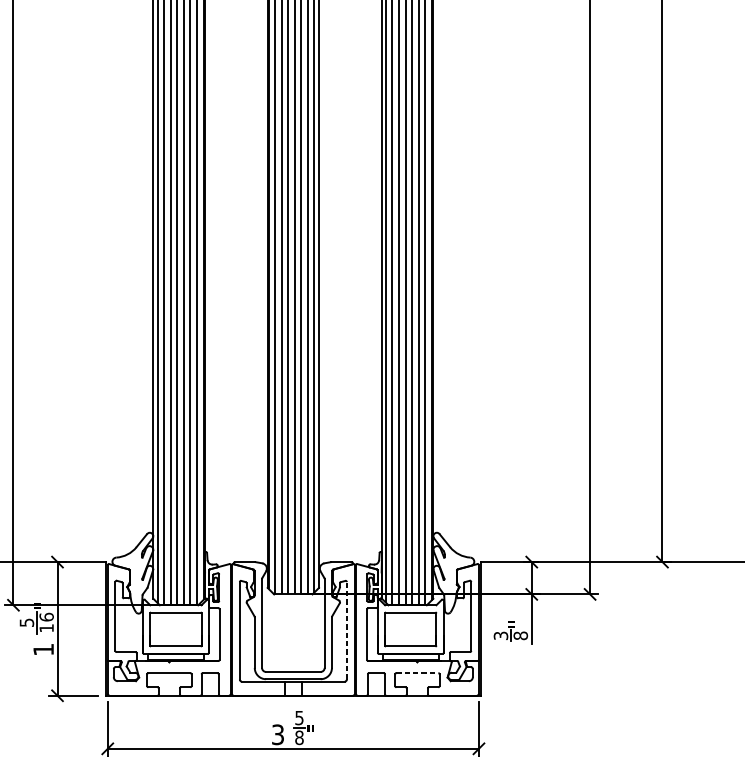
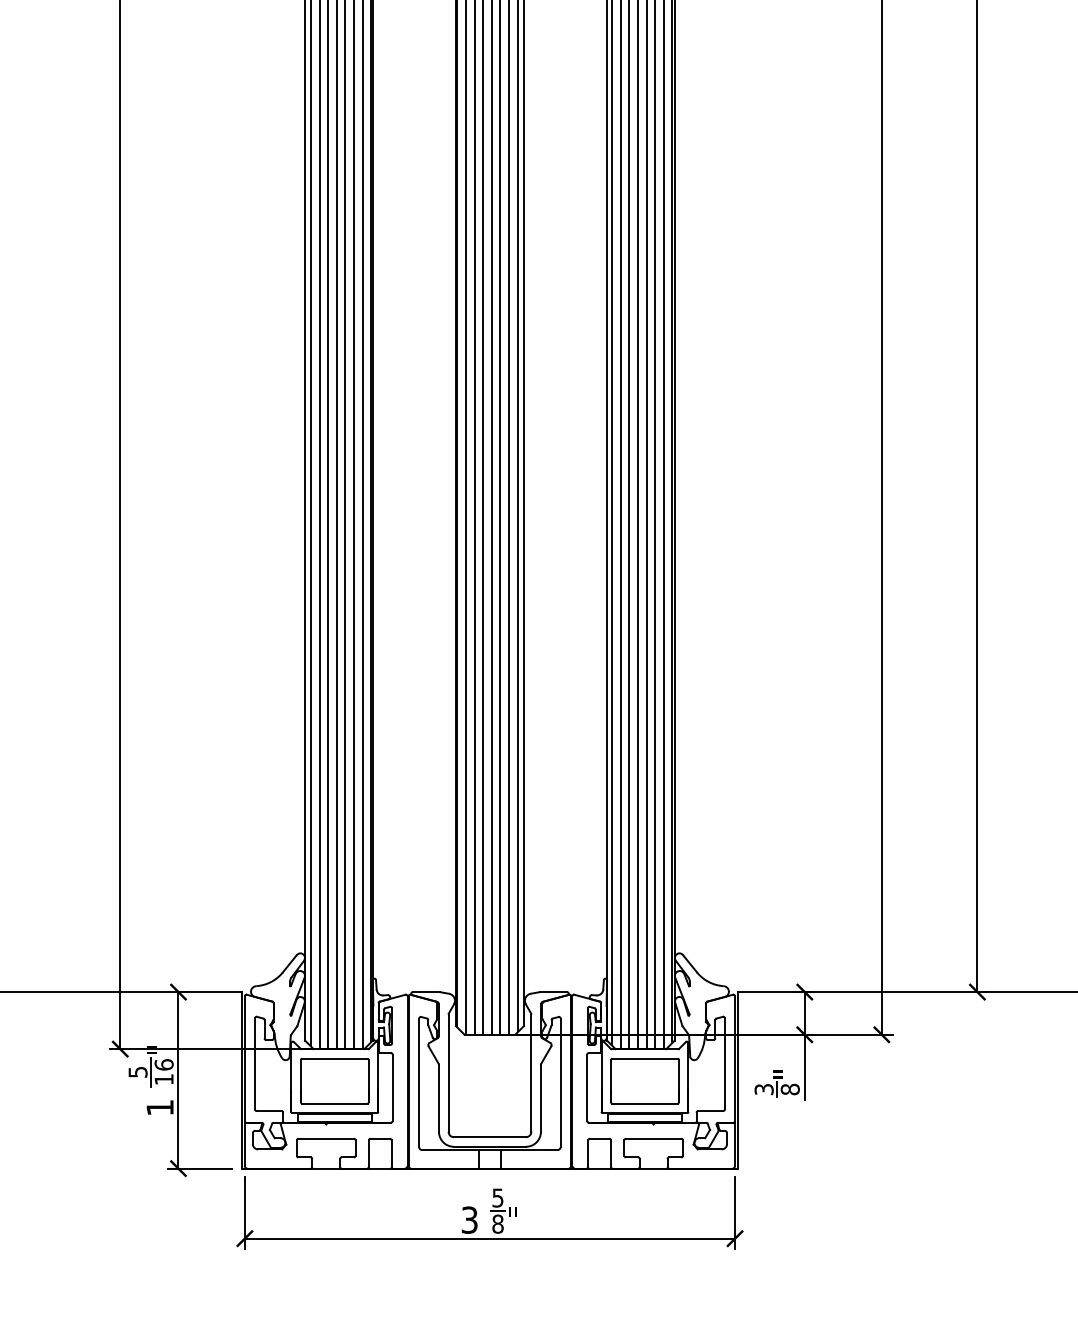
line: (346, 630) -> (560, 1082), dashed -> solid
line: (417, 672) -> (653, 1138), dashed -> solid

